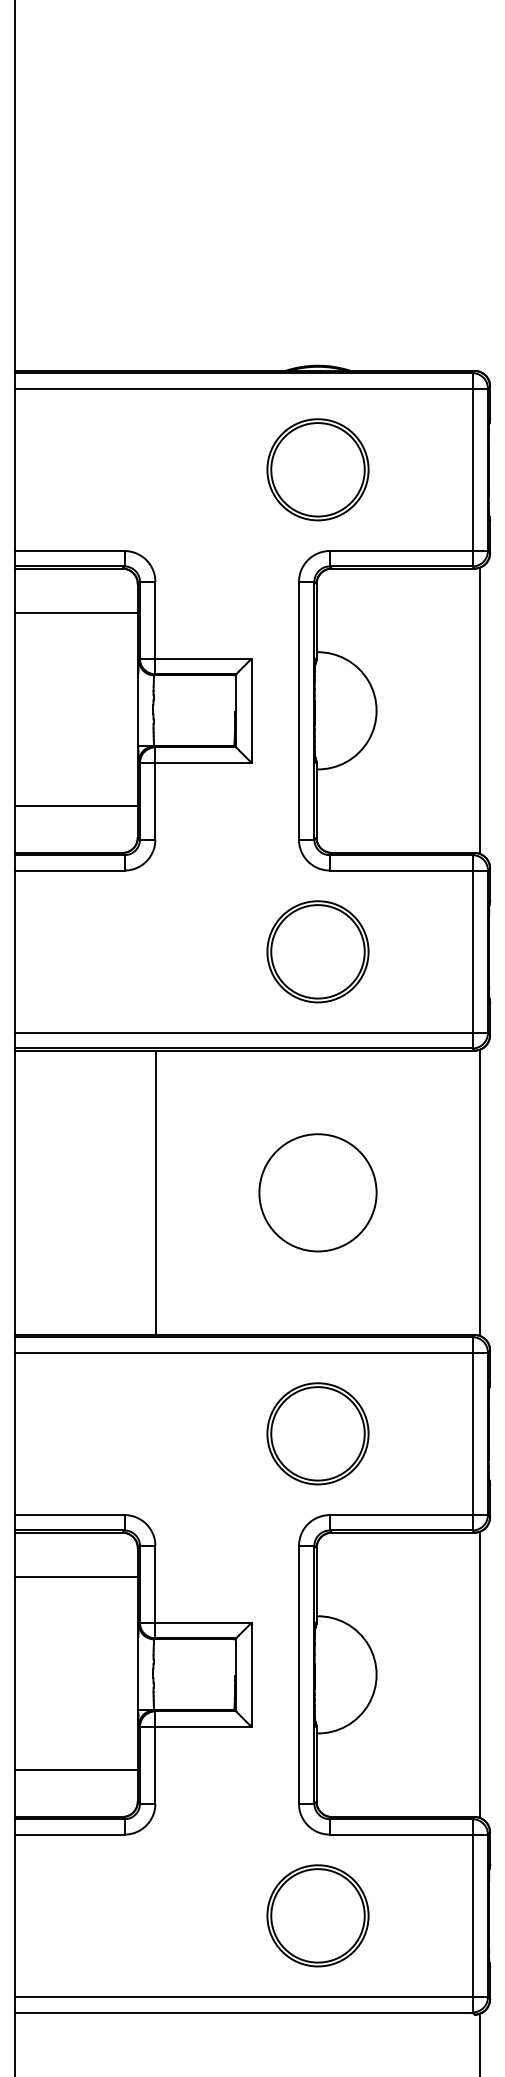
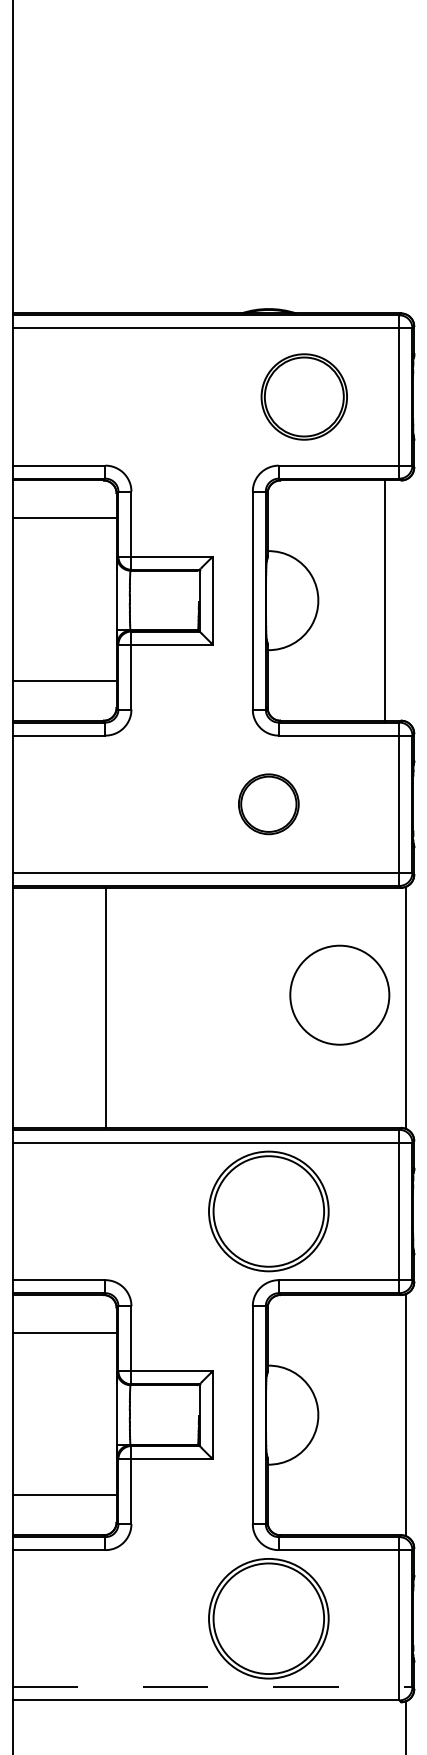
part: (317, 469) -> (303, 396), moved
line: (479, 710) -> (385, 600), moved
part: (317, 951) -> (268, 803), size x0.7
line: (156, 1192) -> (106, 1007), moved
circle: (317, 1192) -> (339, 994), moved
part: (317, 1433) -> (268, 1211), size x1.4
part: (317, 1915) -> (268, 1618), size x1.4
line: (251, 1997) -> (212, 1687), solid -> dashed

